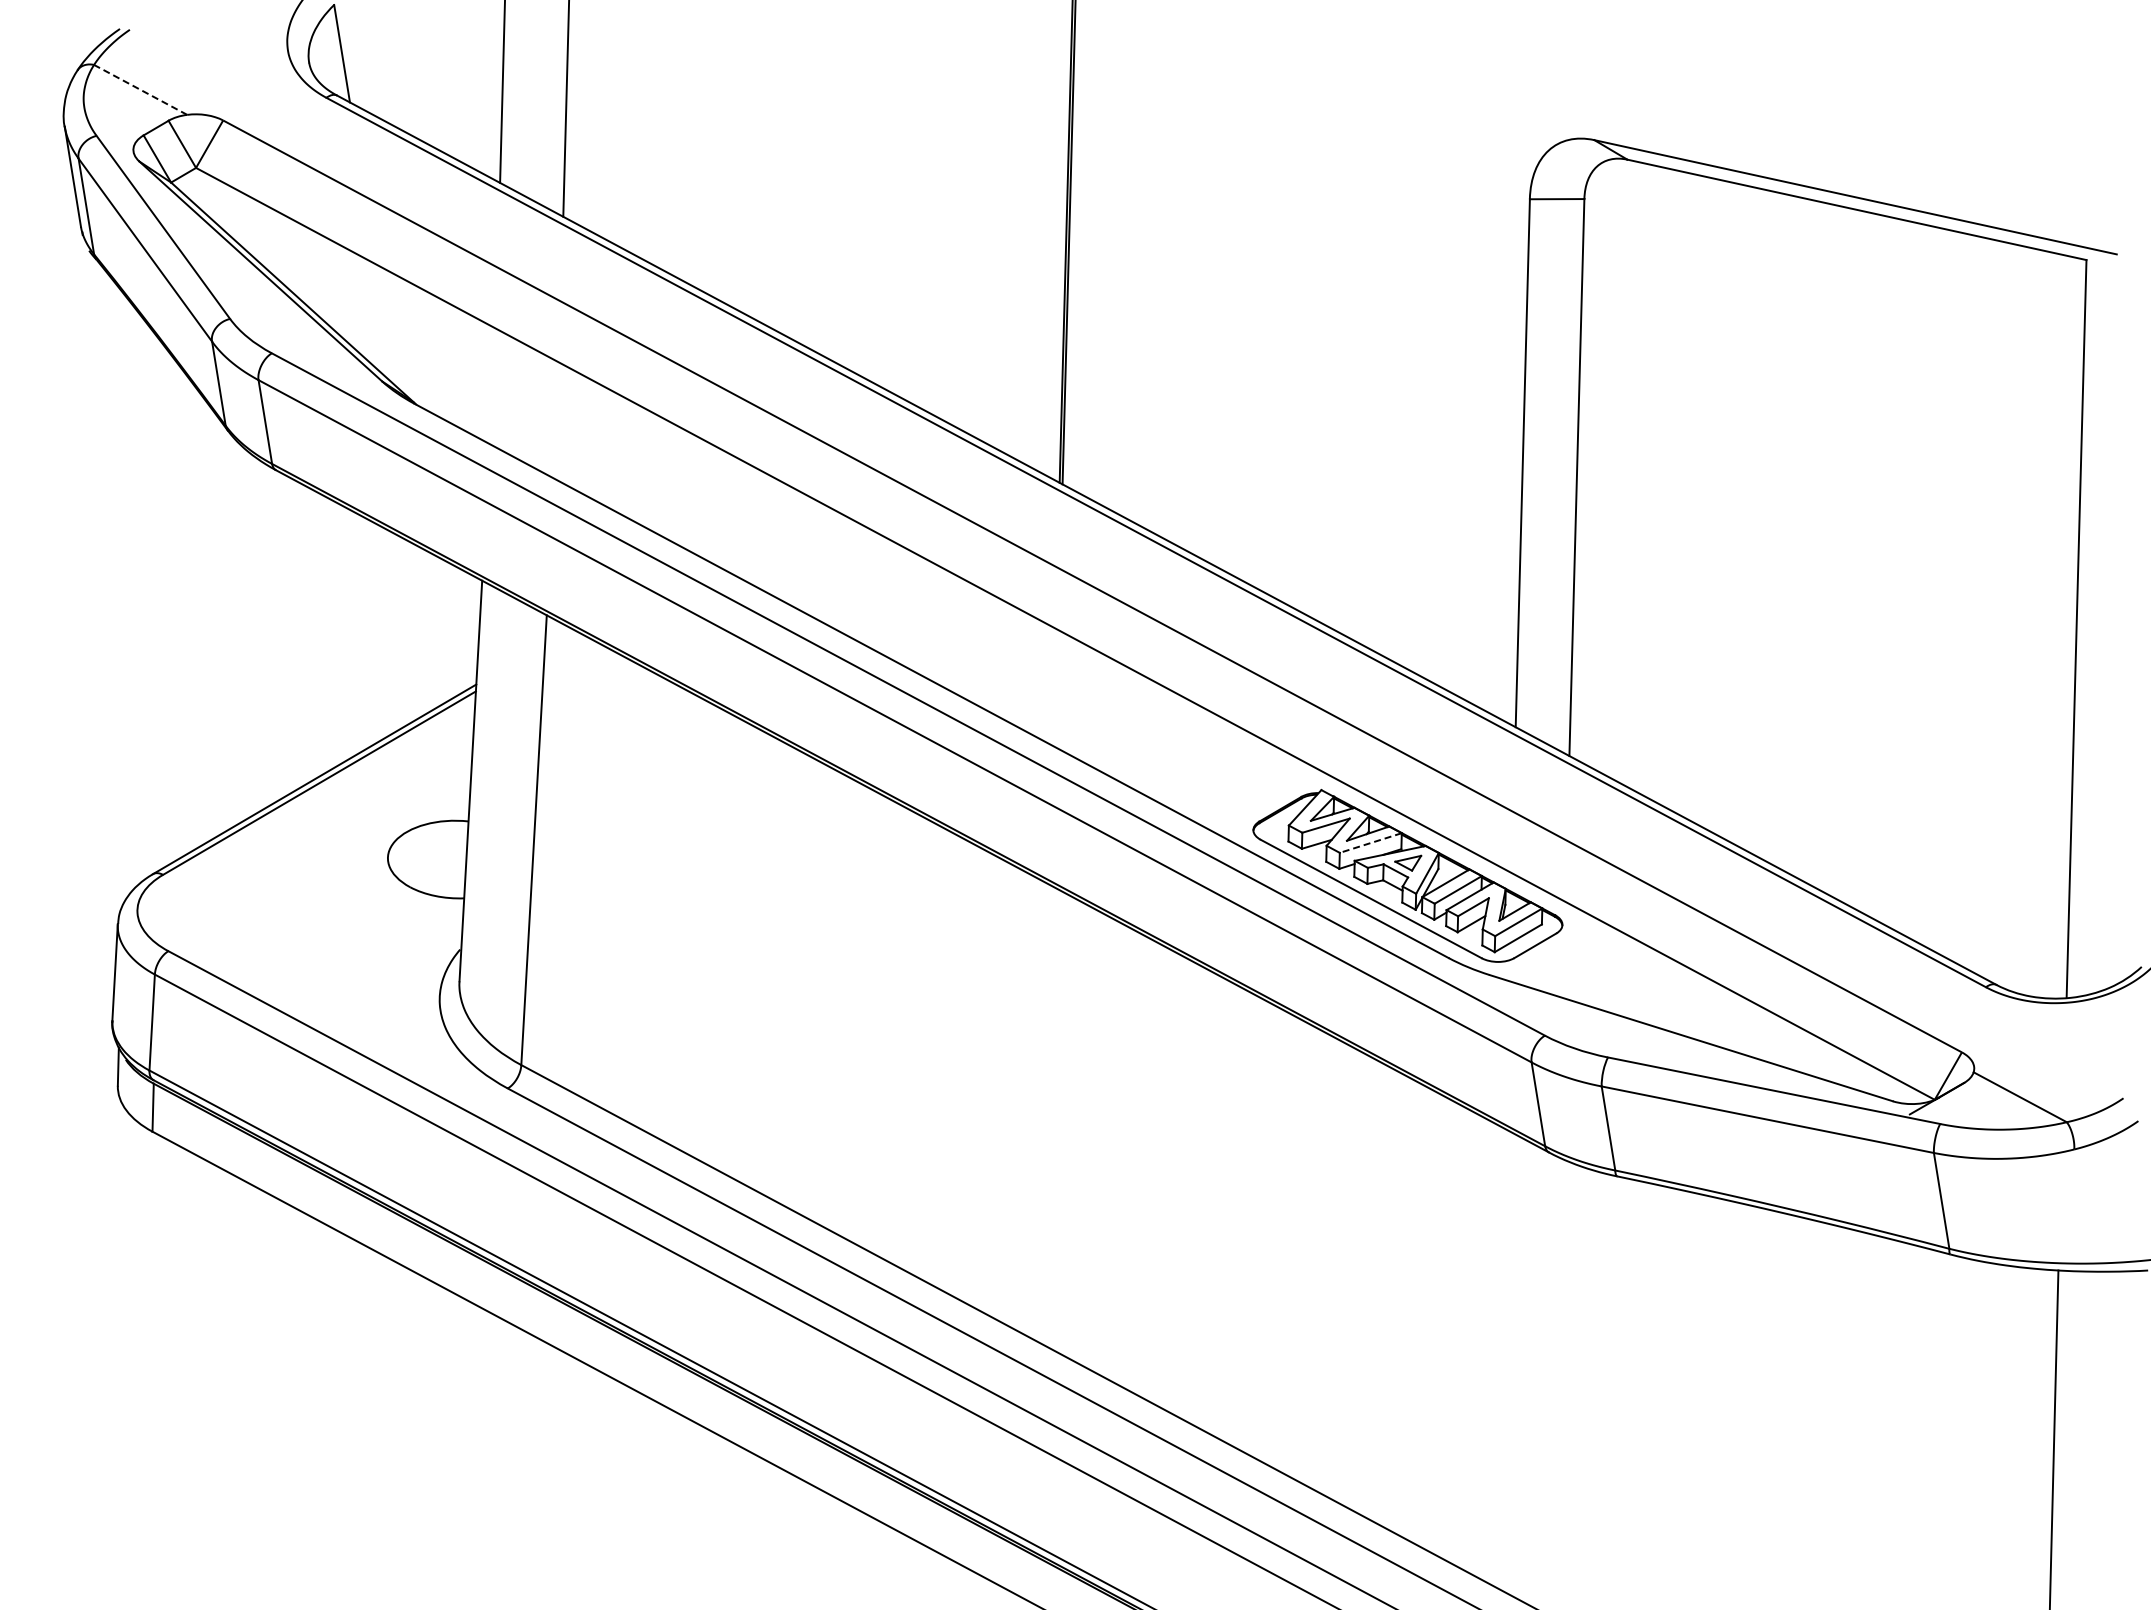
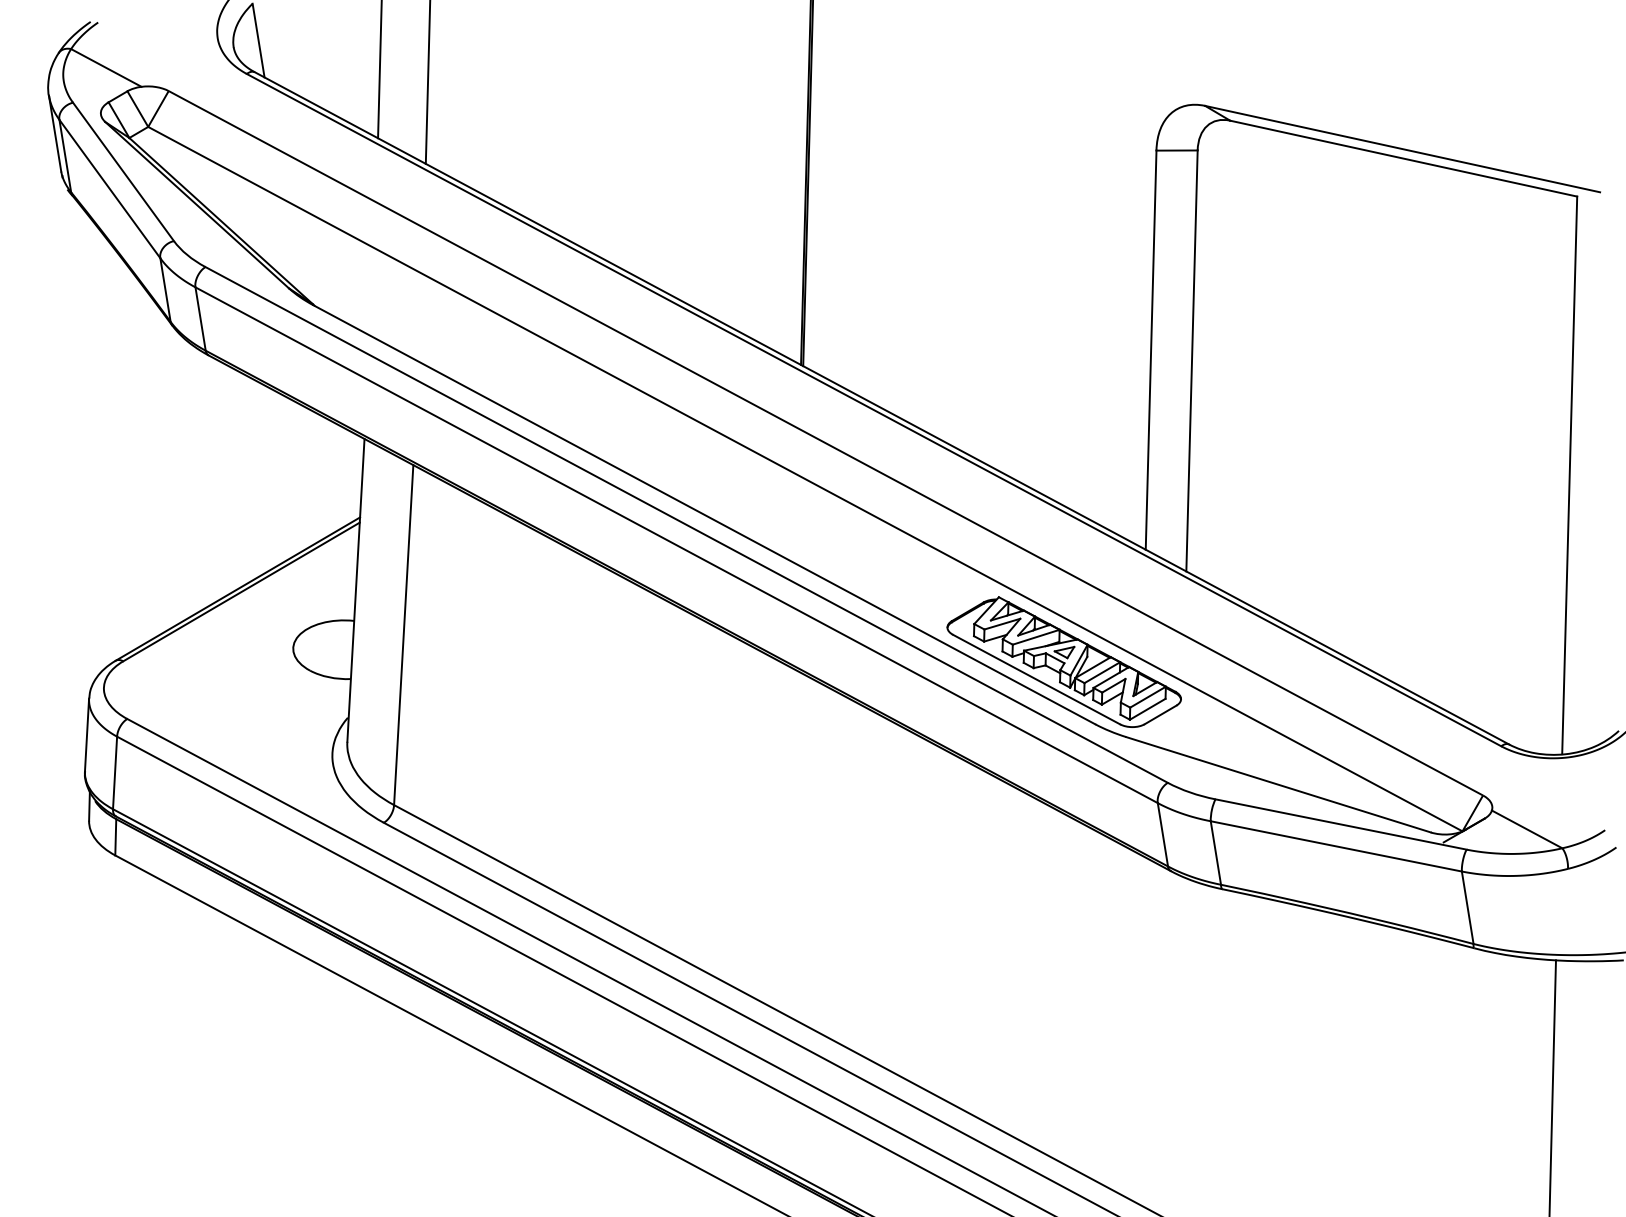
line: (140, 89) -> (106, 67), dashed -> solid
line: (1370, 843) -> (1035, 637), dashed -> solid

